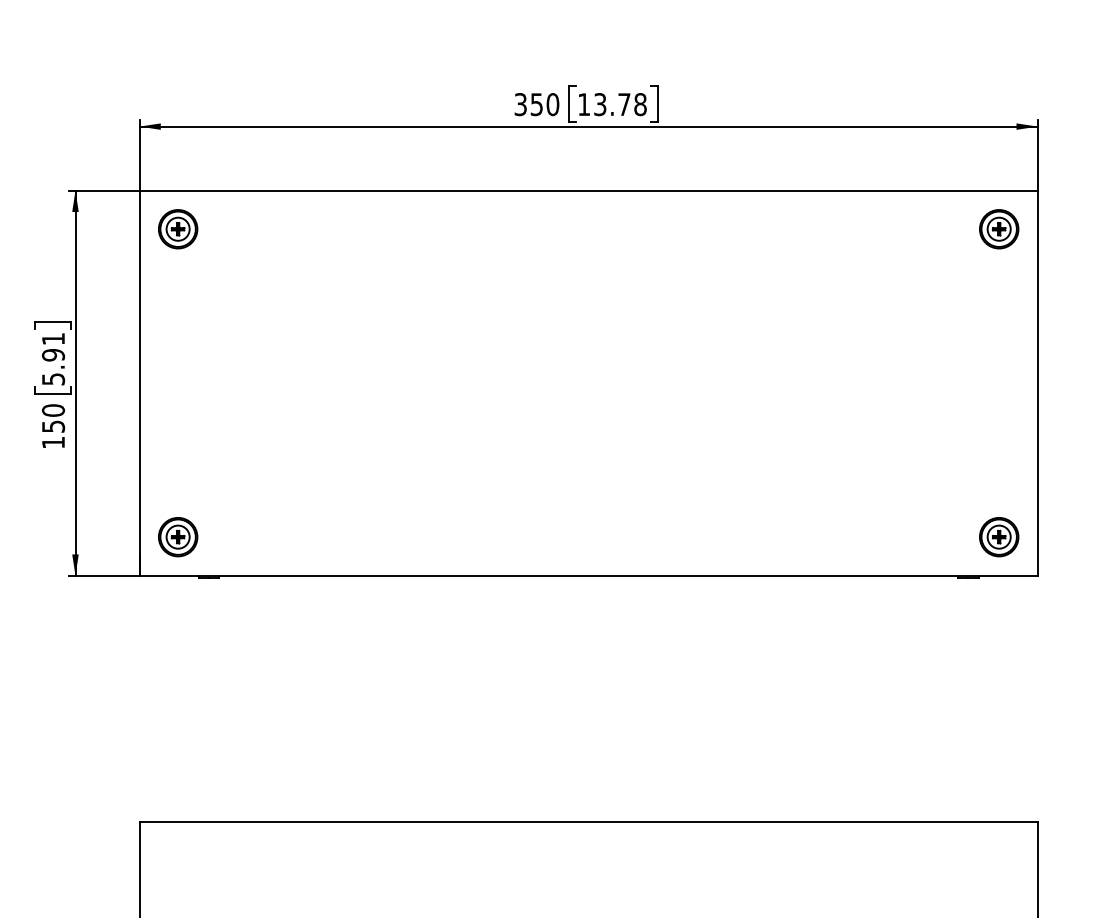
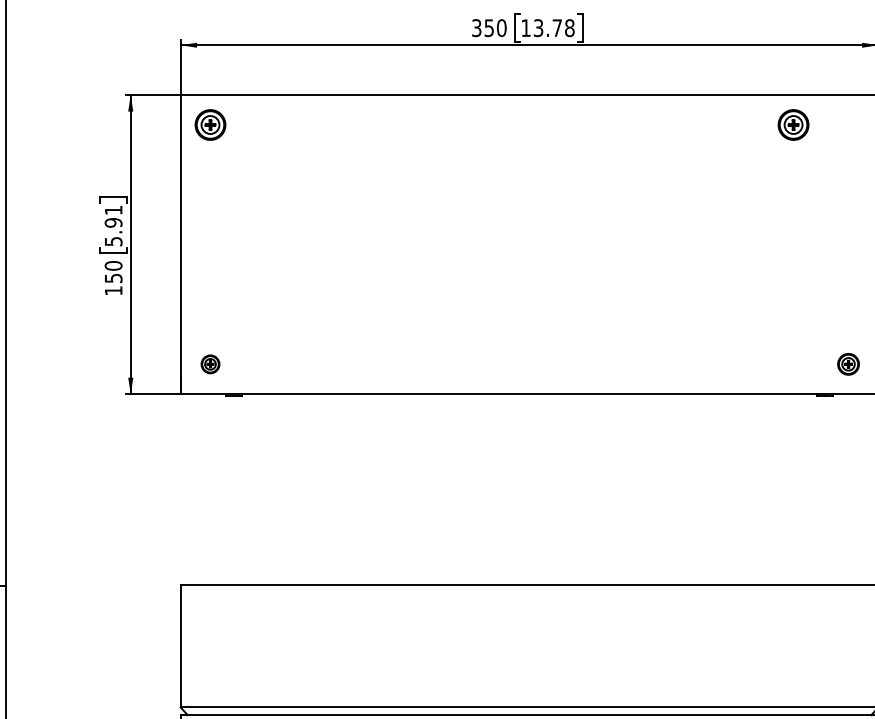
part: (999, 228) -> (793, 124), moved
part: (178, 537) -> (210, 364), size x0.6
part: (999, 537) -> (848, 364), size x0.7

